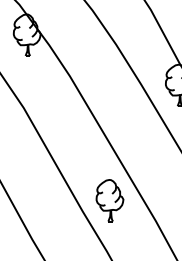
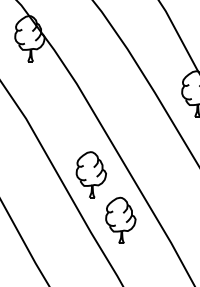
part: (82, 158) -> (90, 174), added

